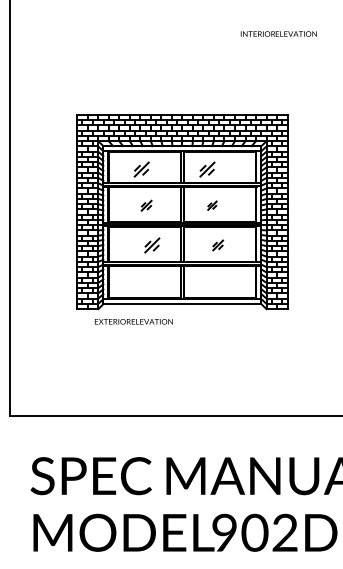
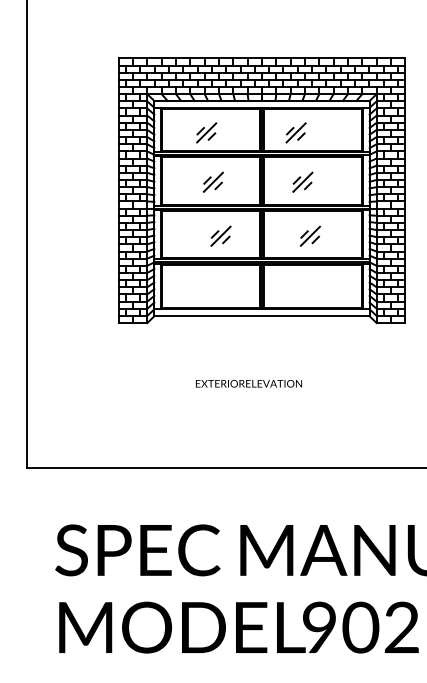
part: (146, 205) -> (213, 181), size x1.43
part: (212, 205) -> (302, 181), size x1.67
part: (218, 245) -> (311, 236), size x1.43
text: (133, 321) -> (248, 383), moved

